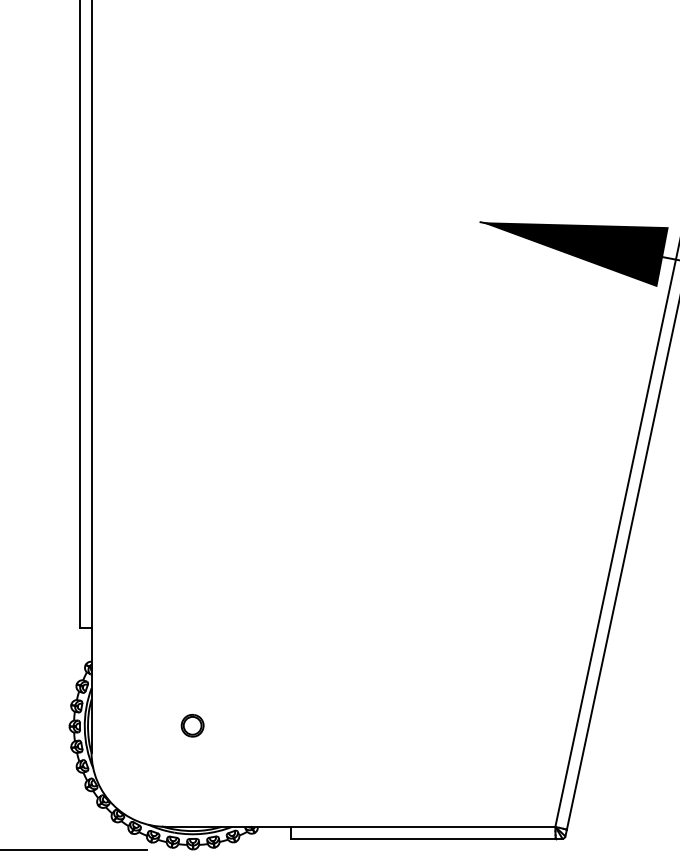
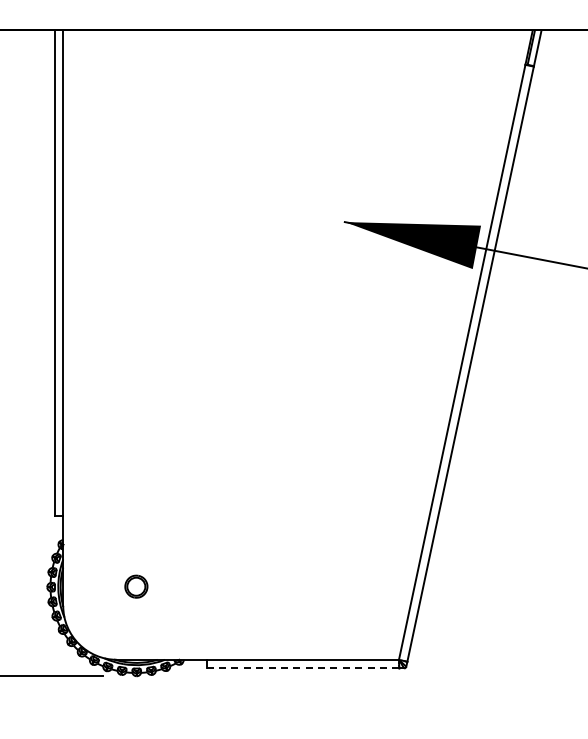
part: (192, 725) -> (136, 586), size x1.4
line: (423, 838) -> (303, 668), solid -> dashed

